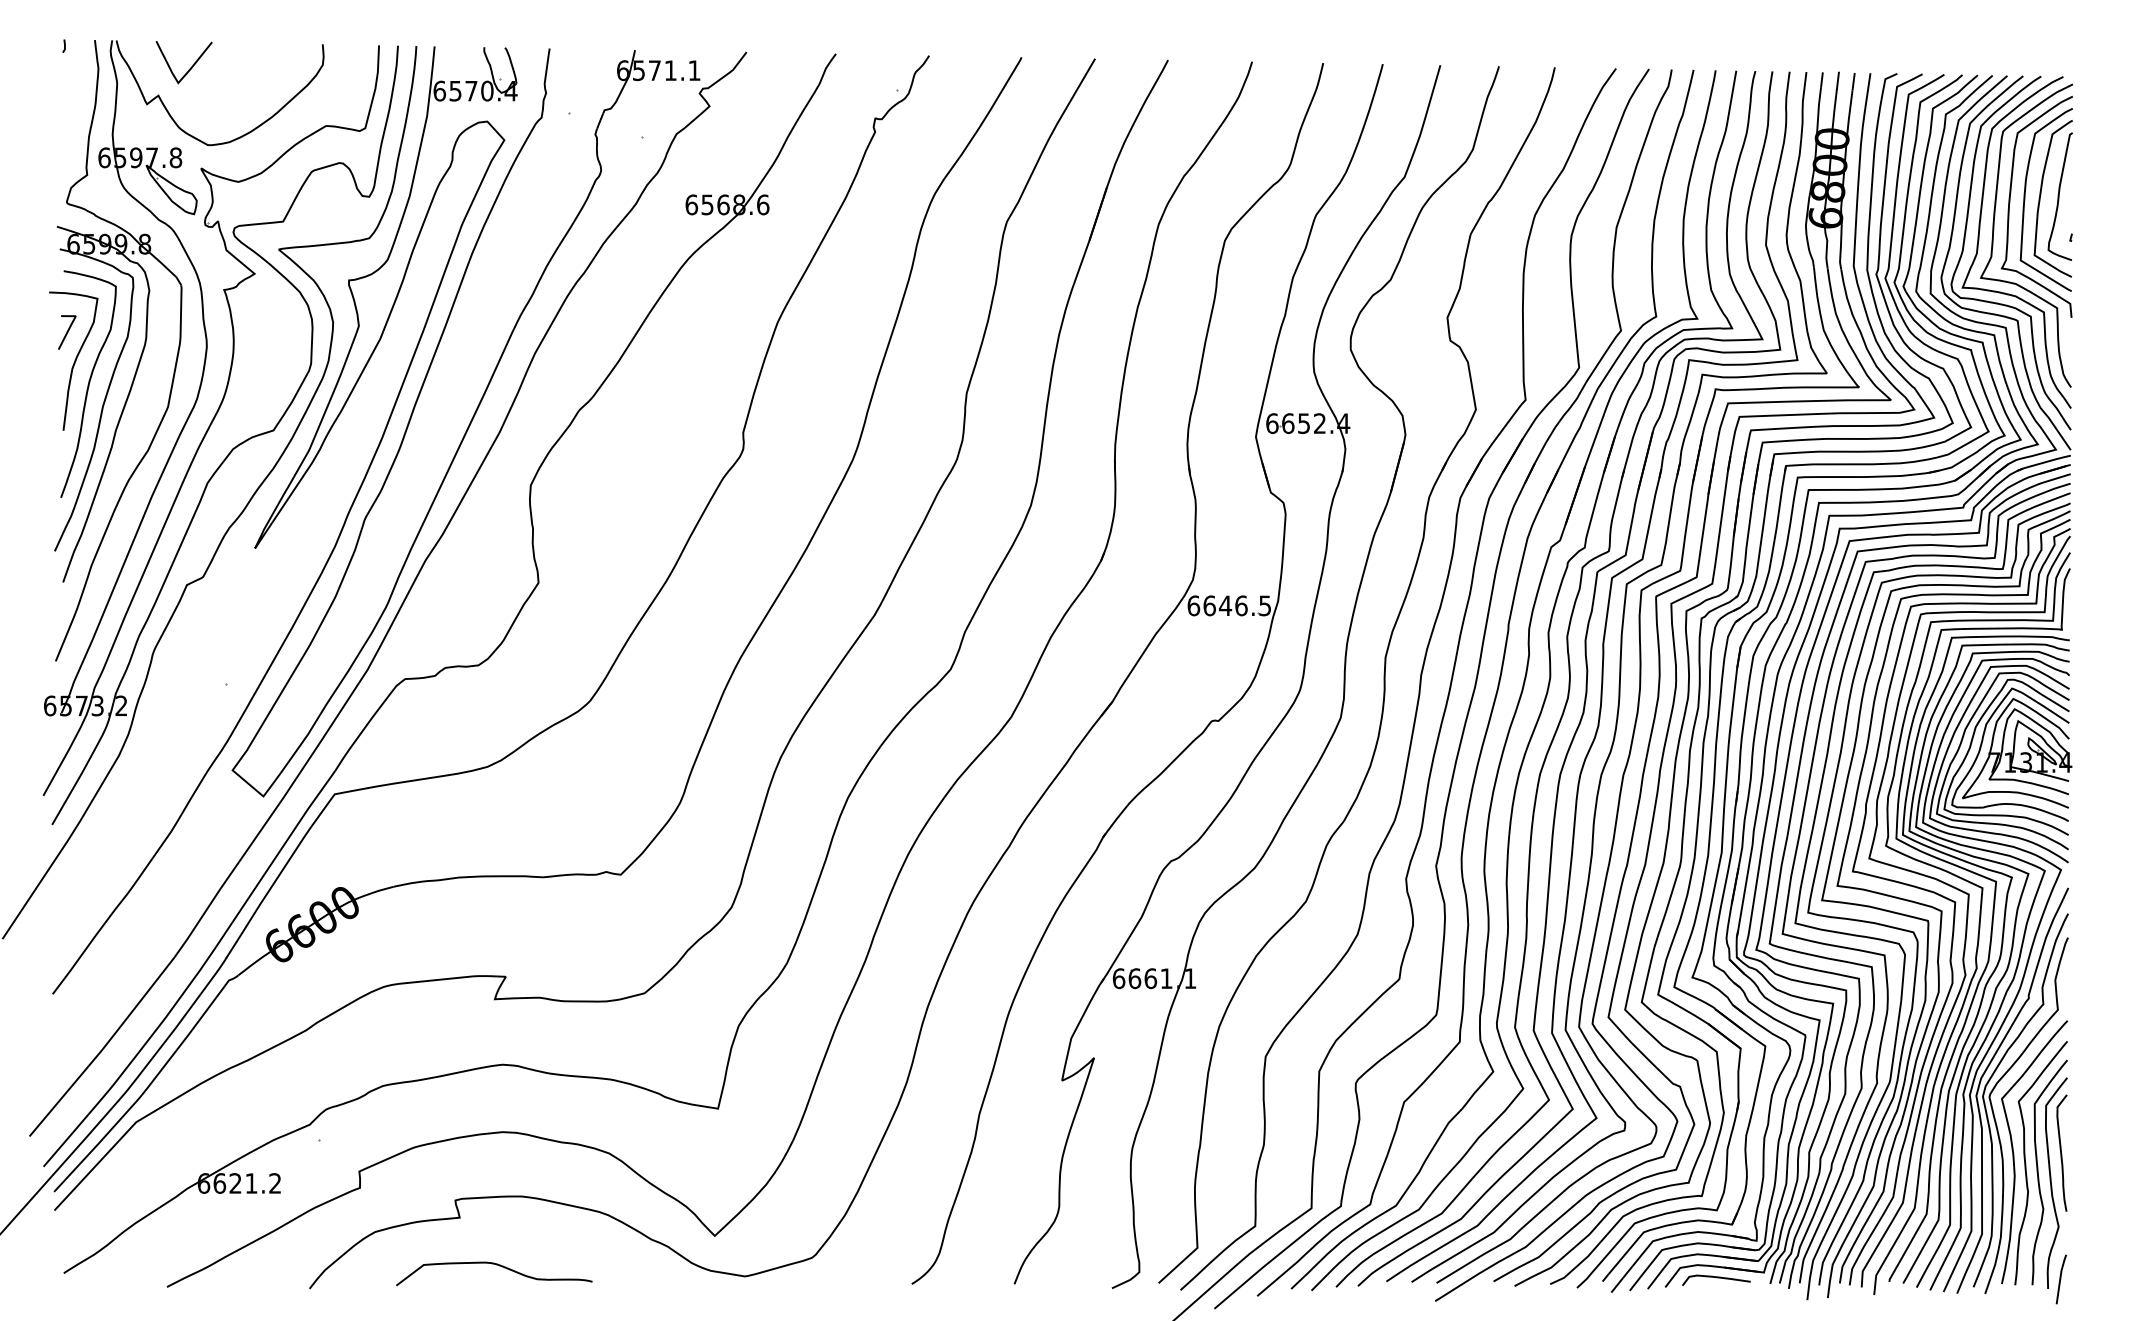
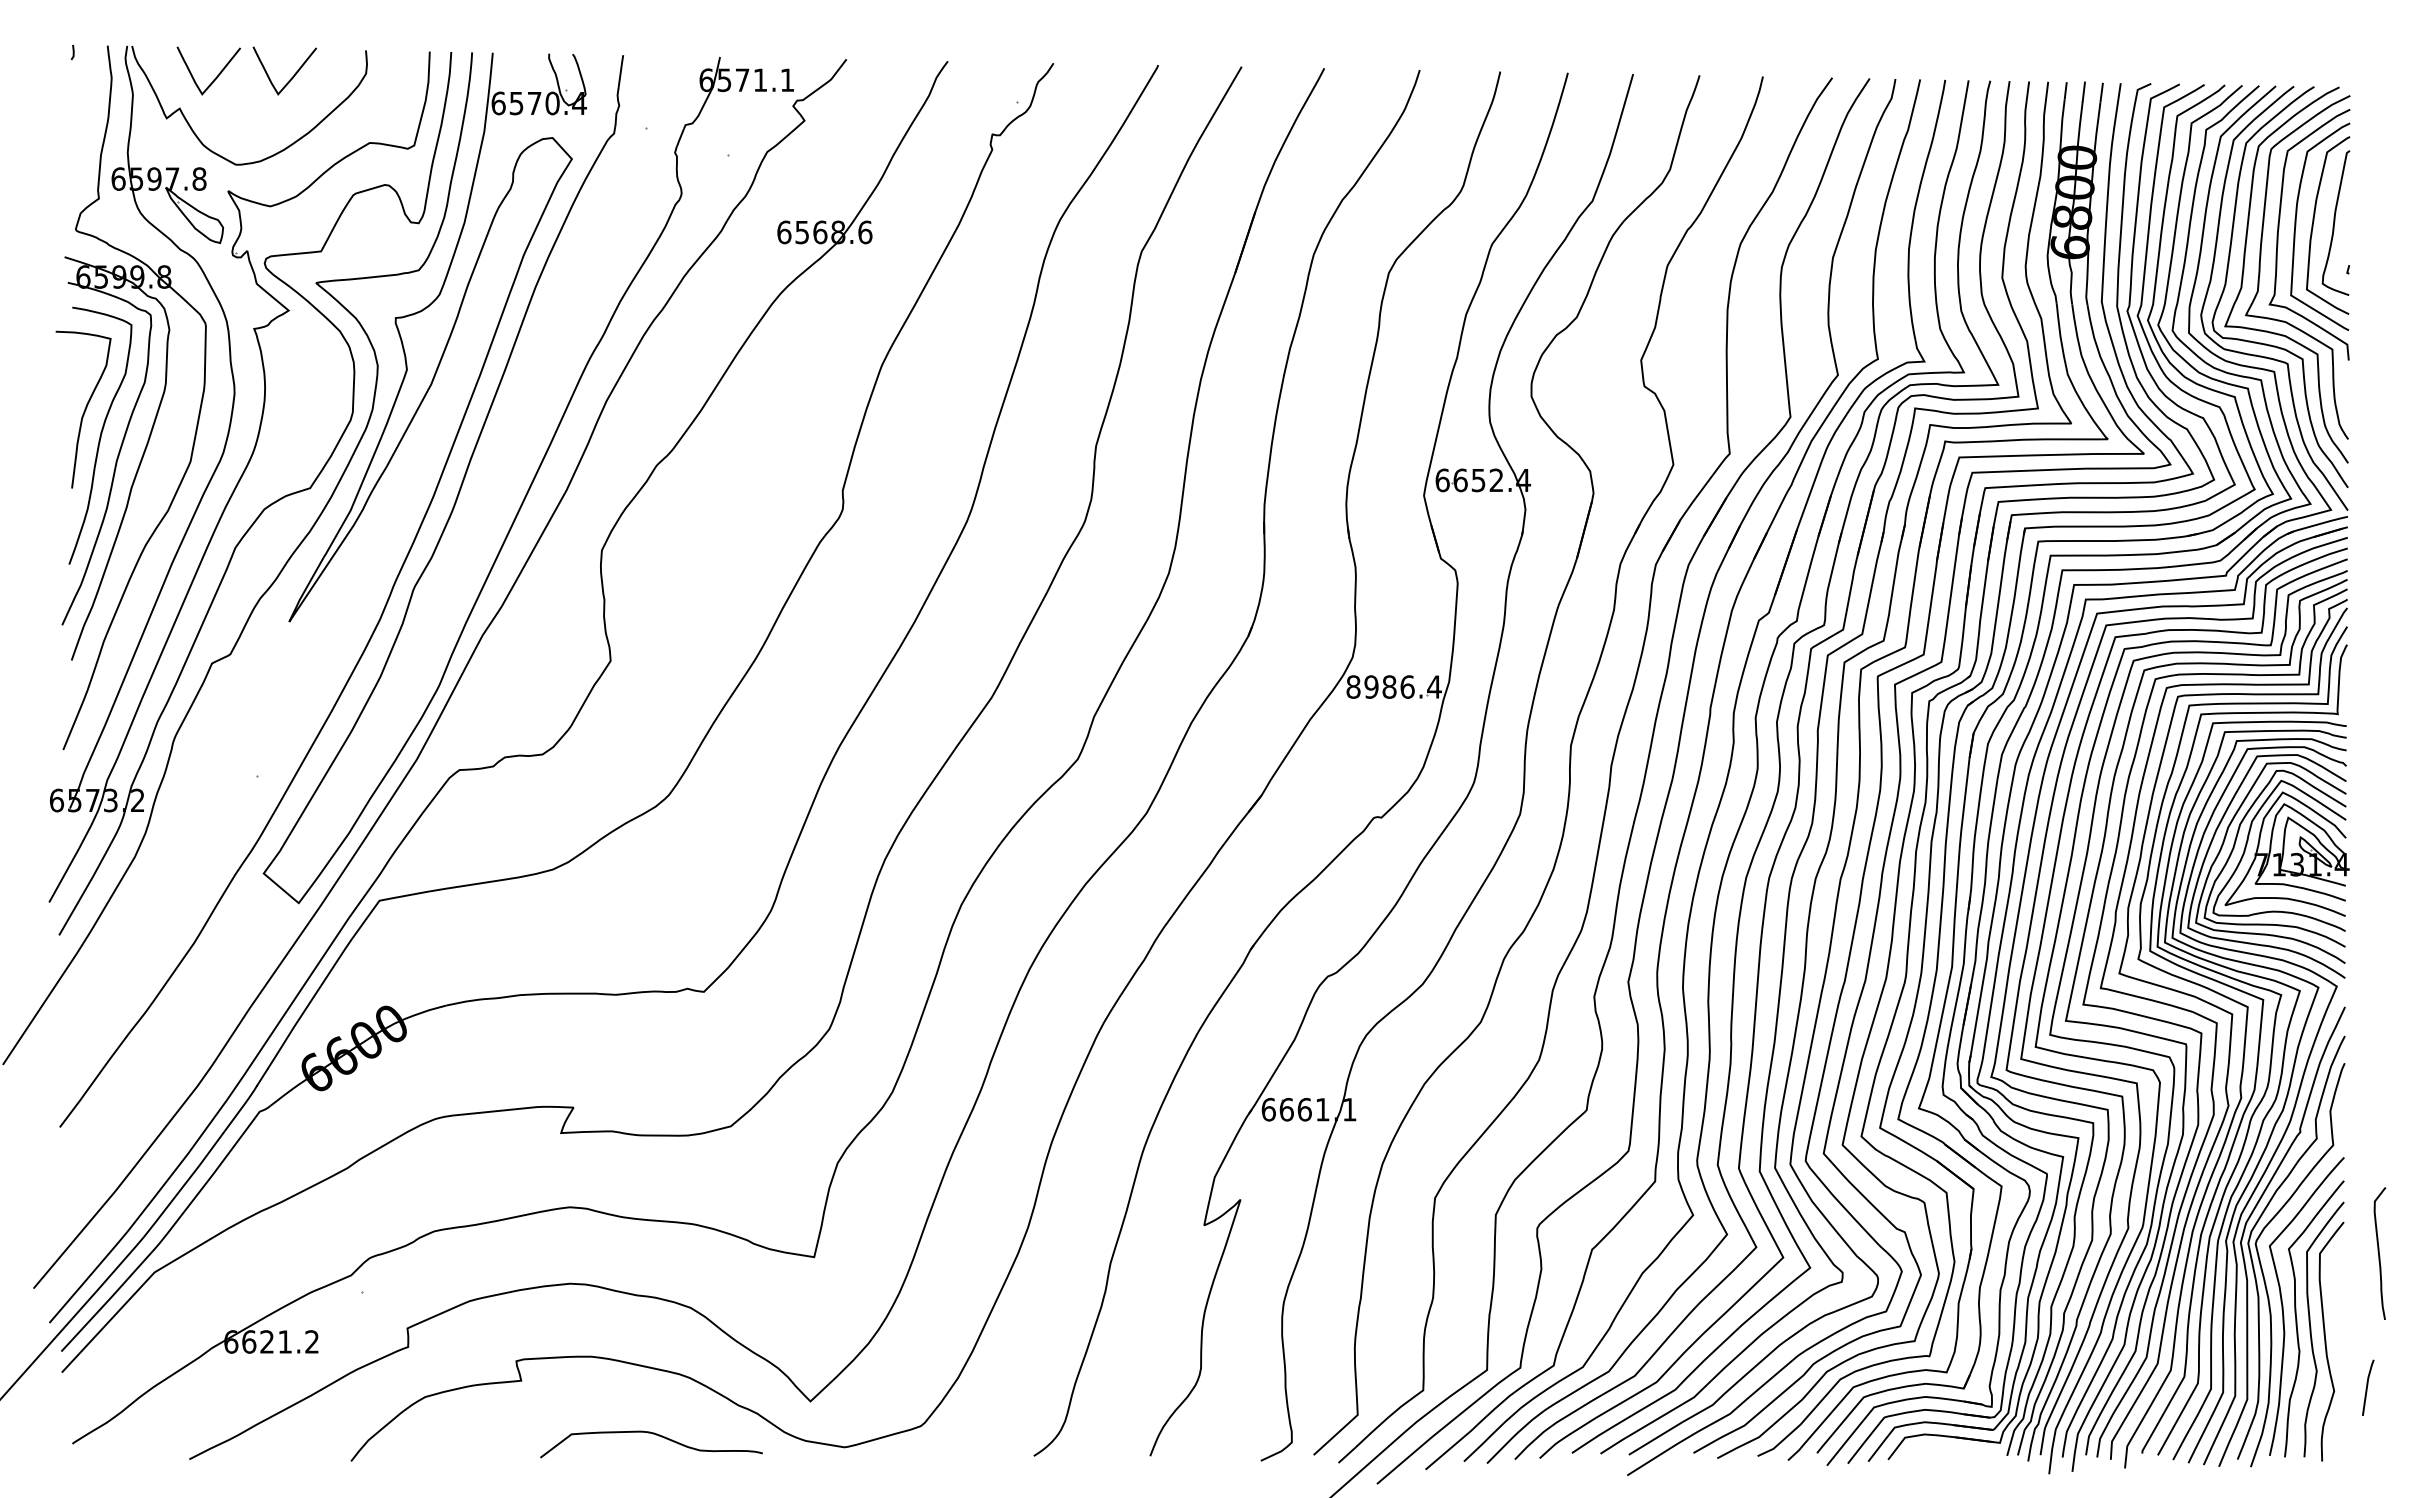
curve: (257, 68) -> (291, 77), added
line: (67, 331) -> (76, 376), removed
text: (1229, 605) -> (1393, 686), 6646.5 -> 8986.4
curve: (2061, 1153) -> (2379, 1253), moved
curve: (495, 1265) -> (652, 1434), moved
curve: (1716, 1278) -> (1946, 1449), removed
line: (2060, 1279) -> (2367, 1387), moved

